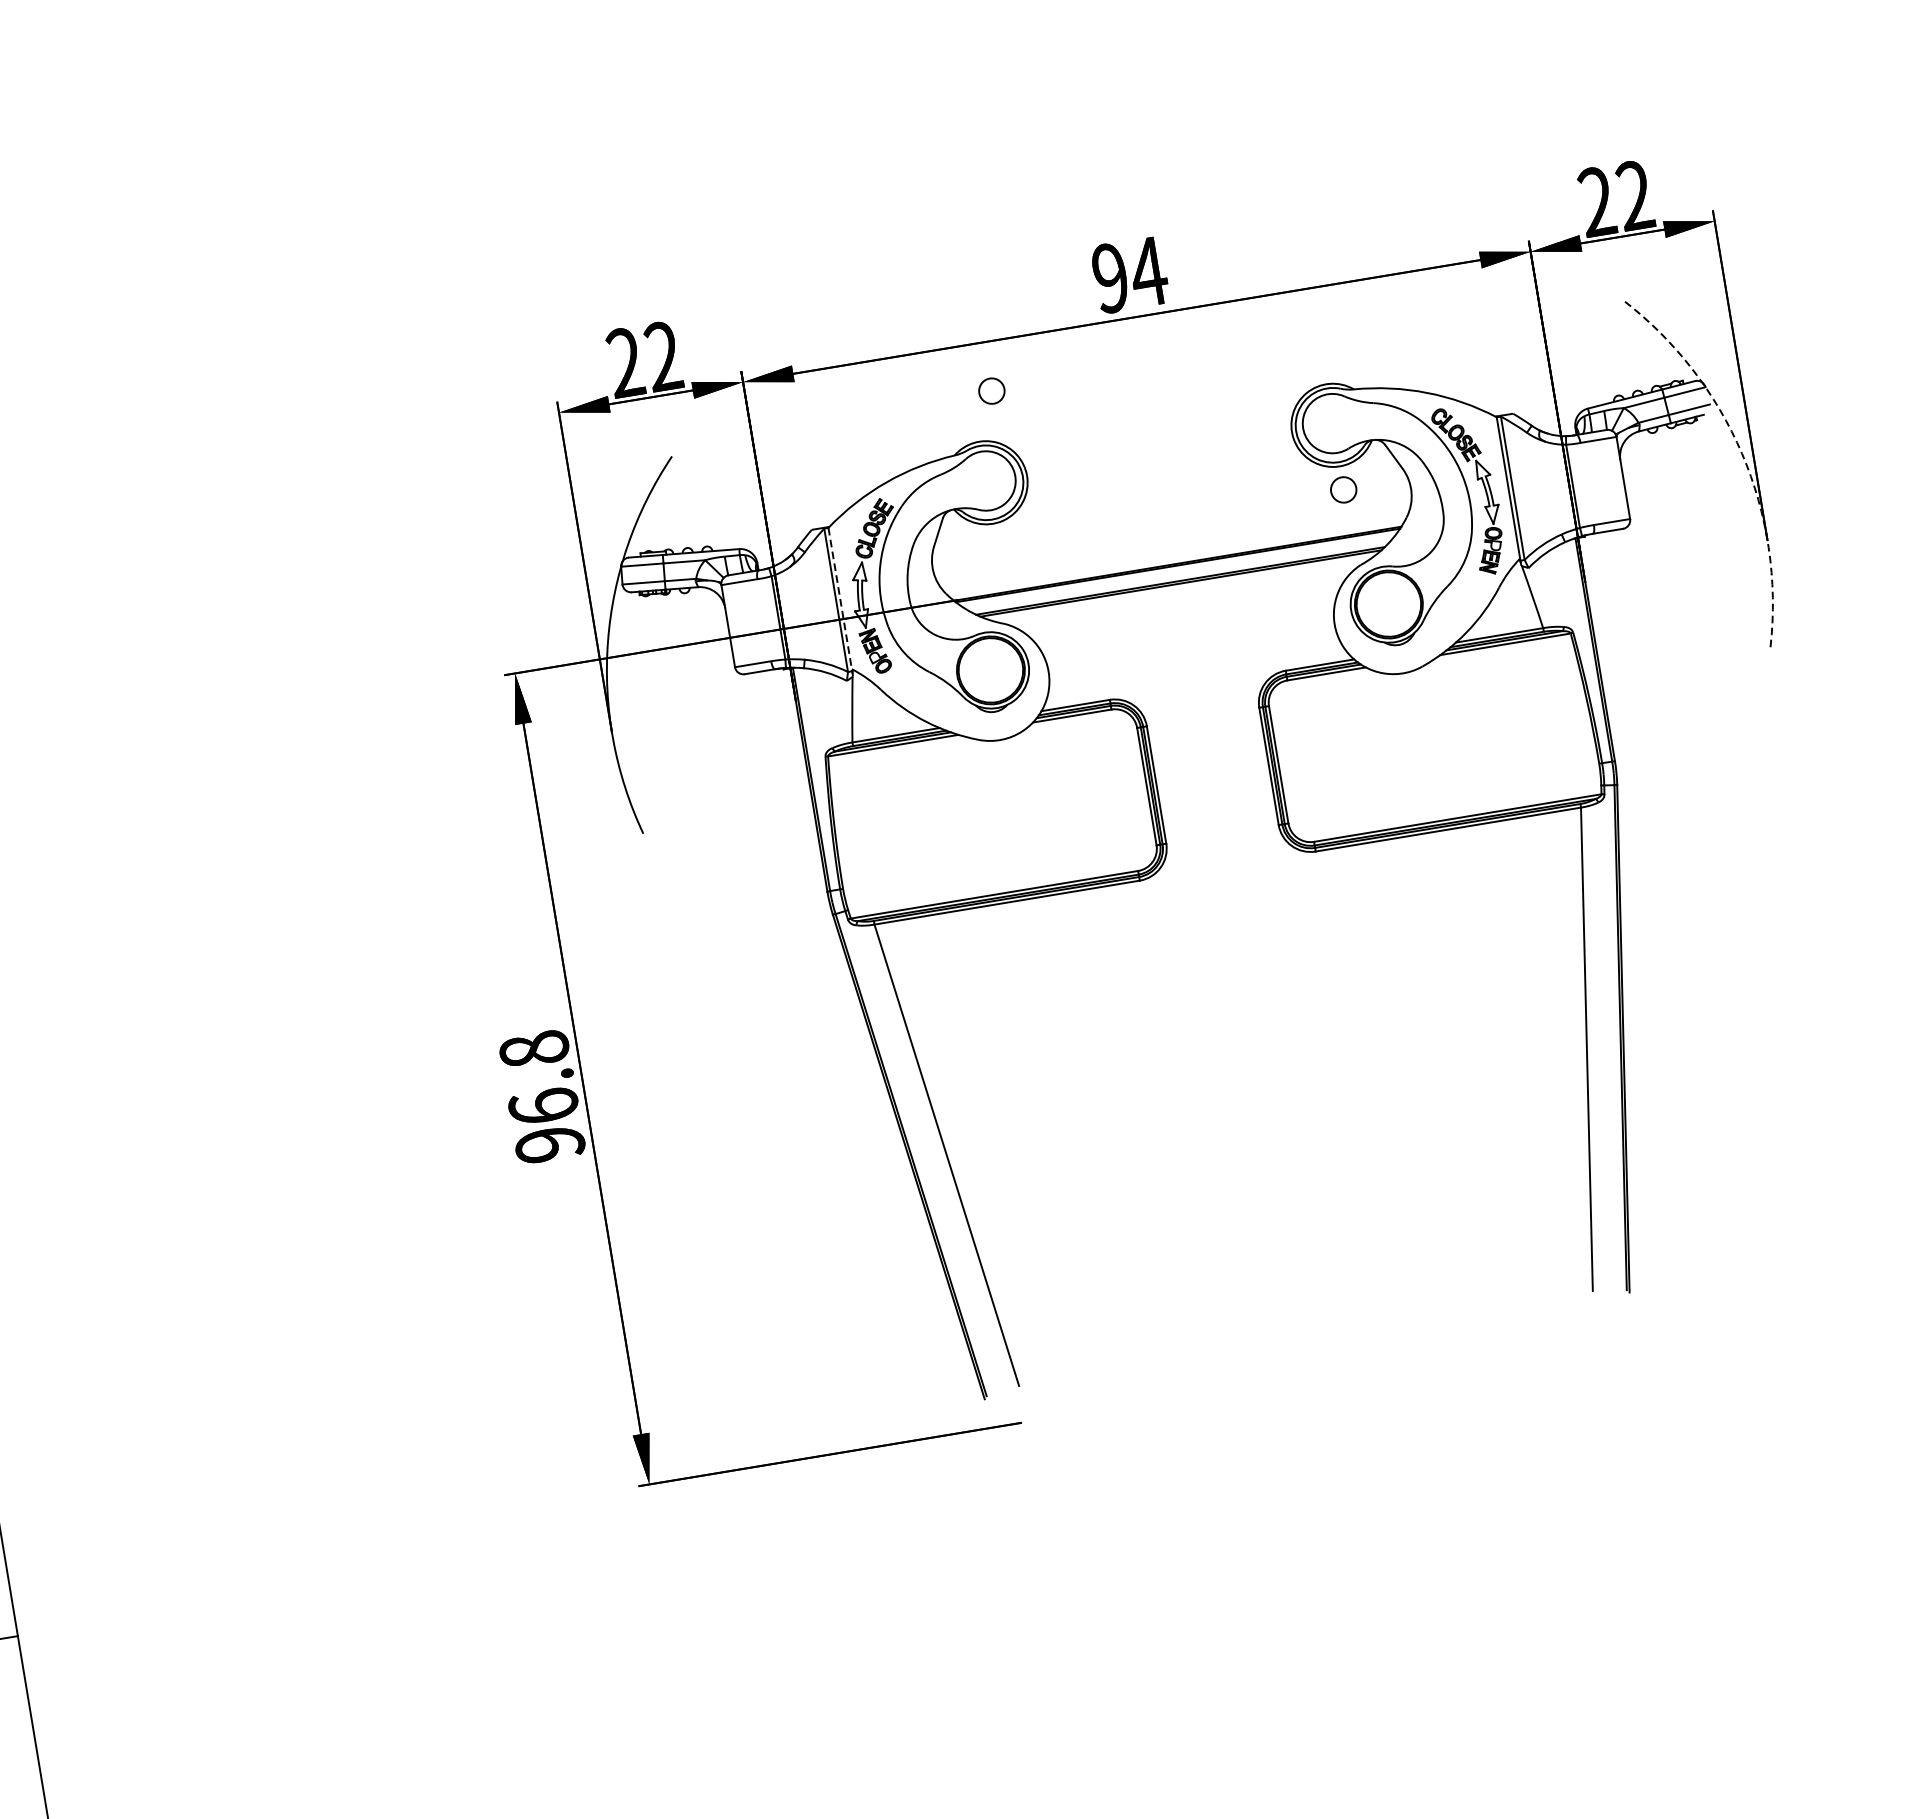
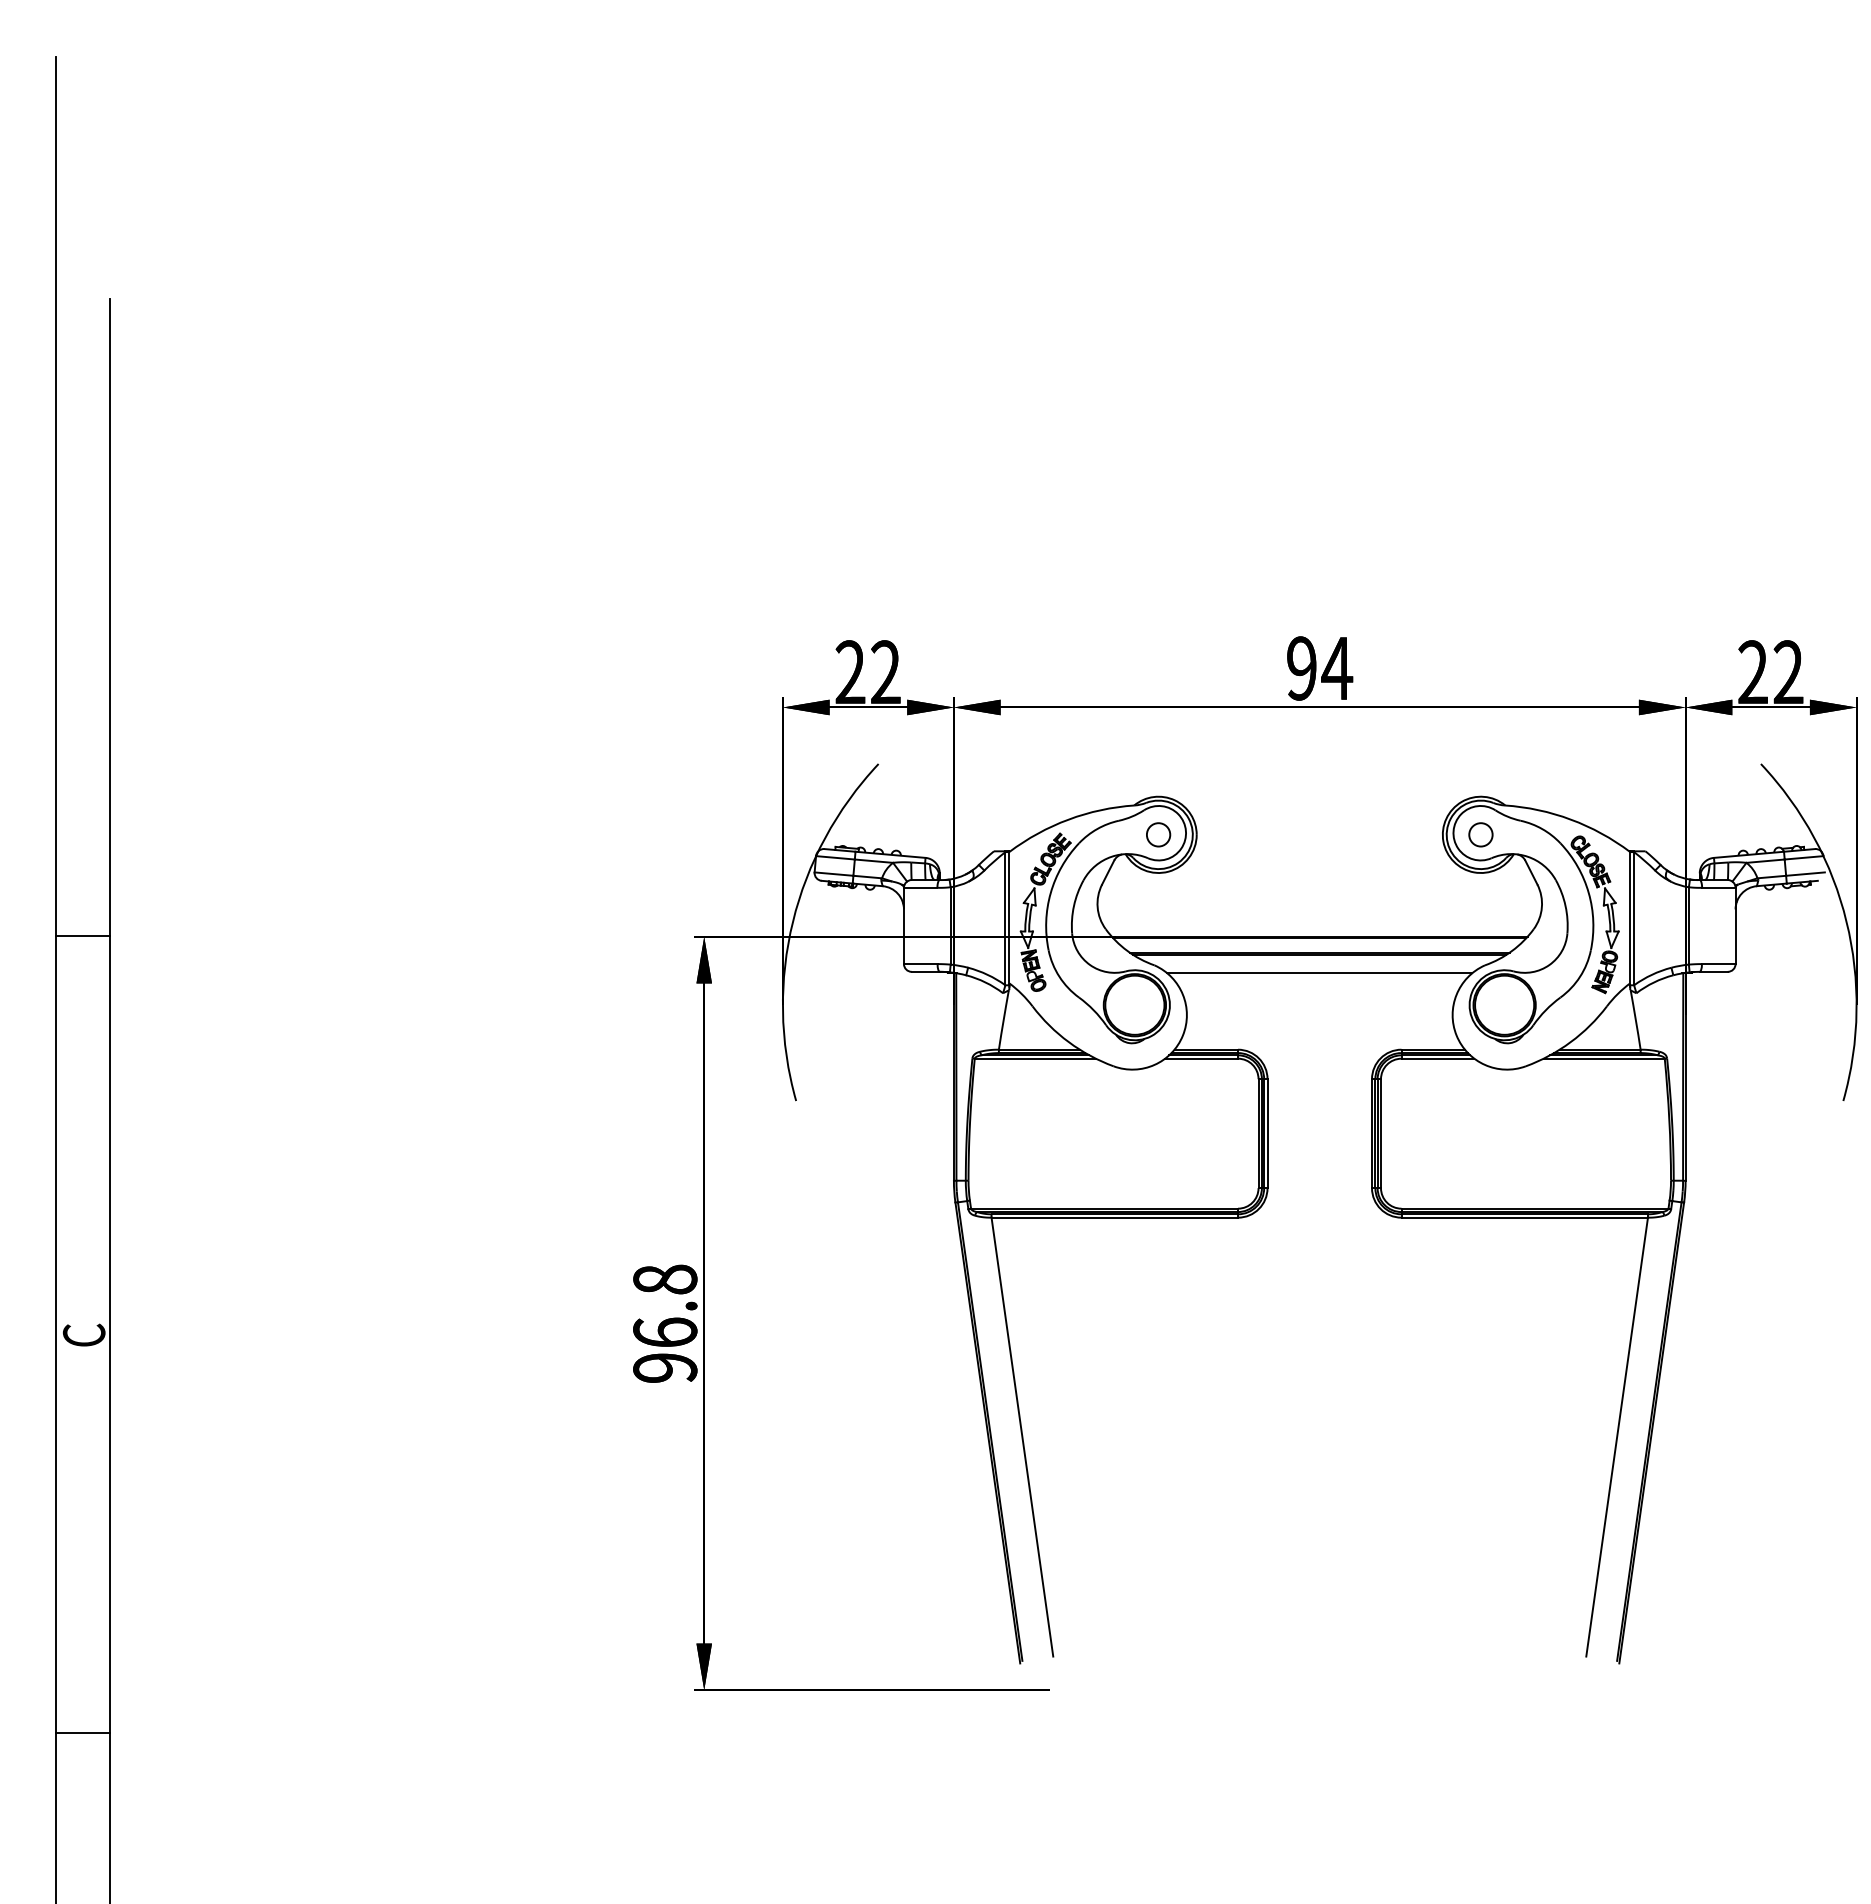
circle: (991, 390) -> (1158, 834), moved
arc: (1741, 453) -> (1846, 921), dashed -> solid
circle: (1343, 489) -> (1480, 834), moved
line: (840, 599) -> (1009, 918), dashed -> solid
line: (1183, 603) -> (1319, 973), added

